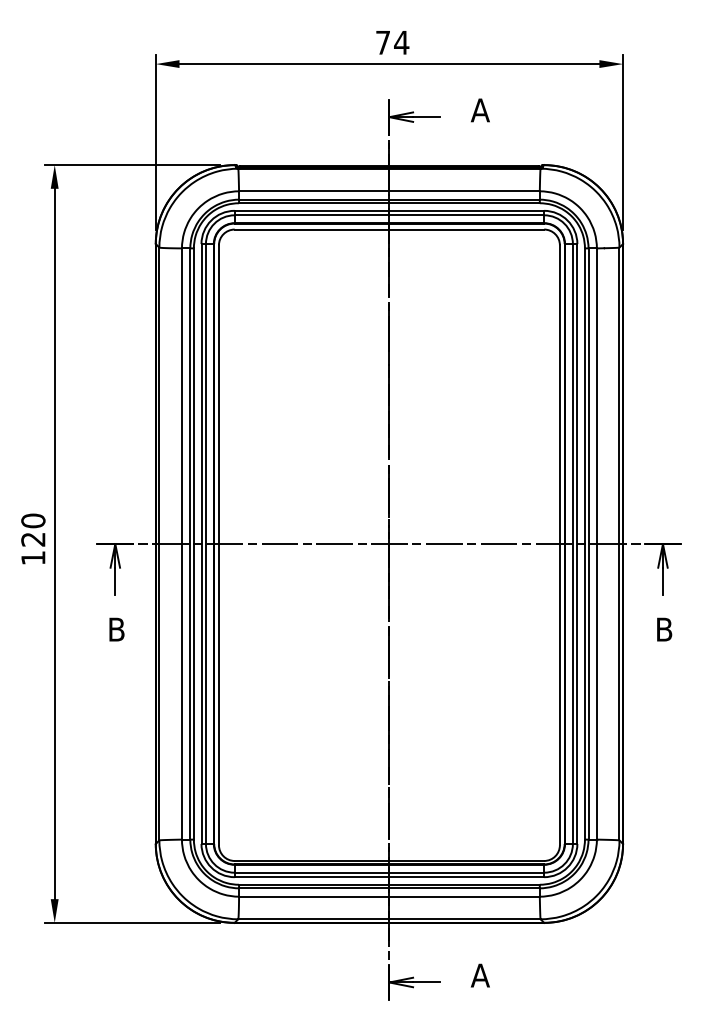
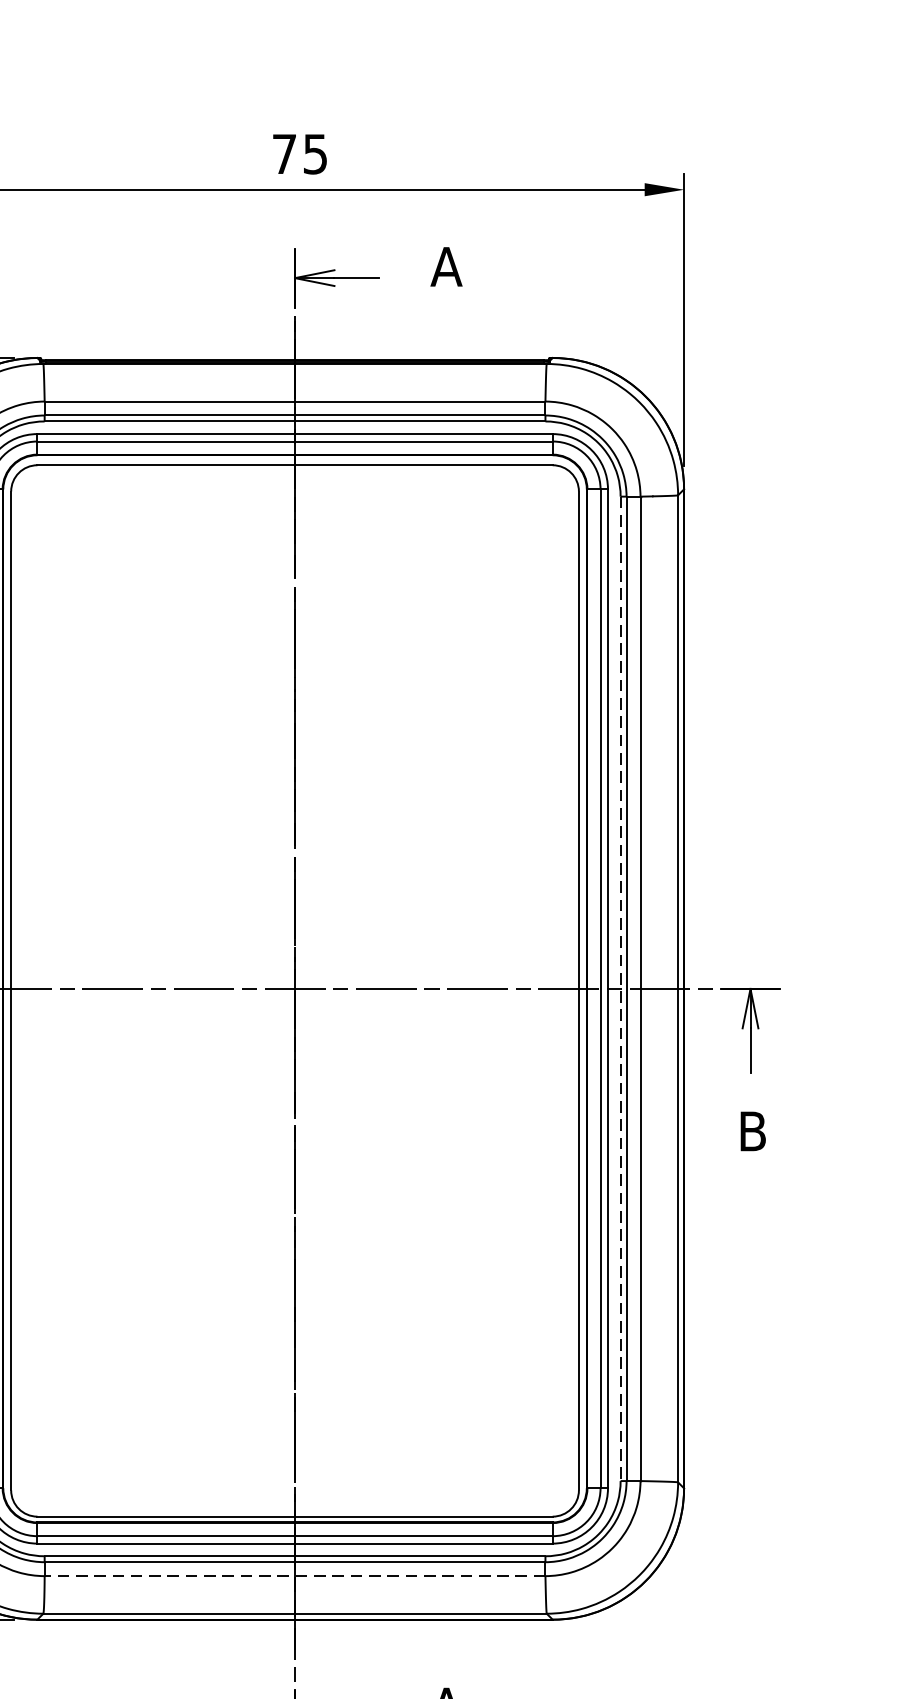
text: (401, 42) -> (315, 153), 74 -> 75
line: (584, 544) -> (619, 989), solid -> dashed
line: (388, 896) -> (293, 1575), solid -> dashed

